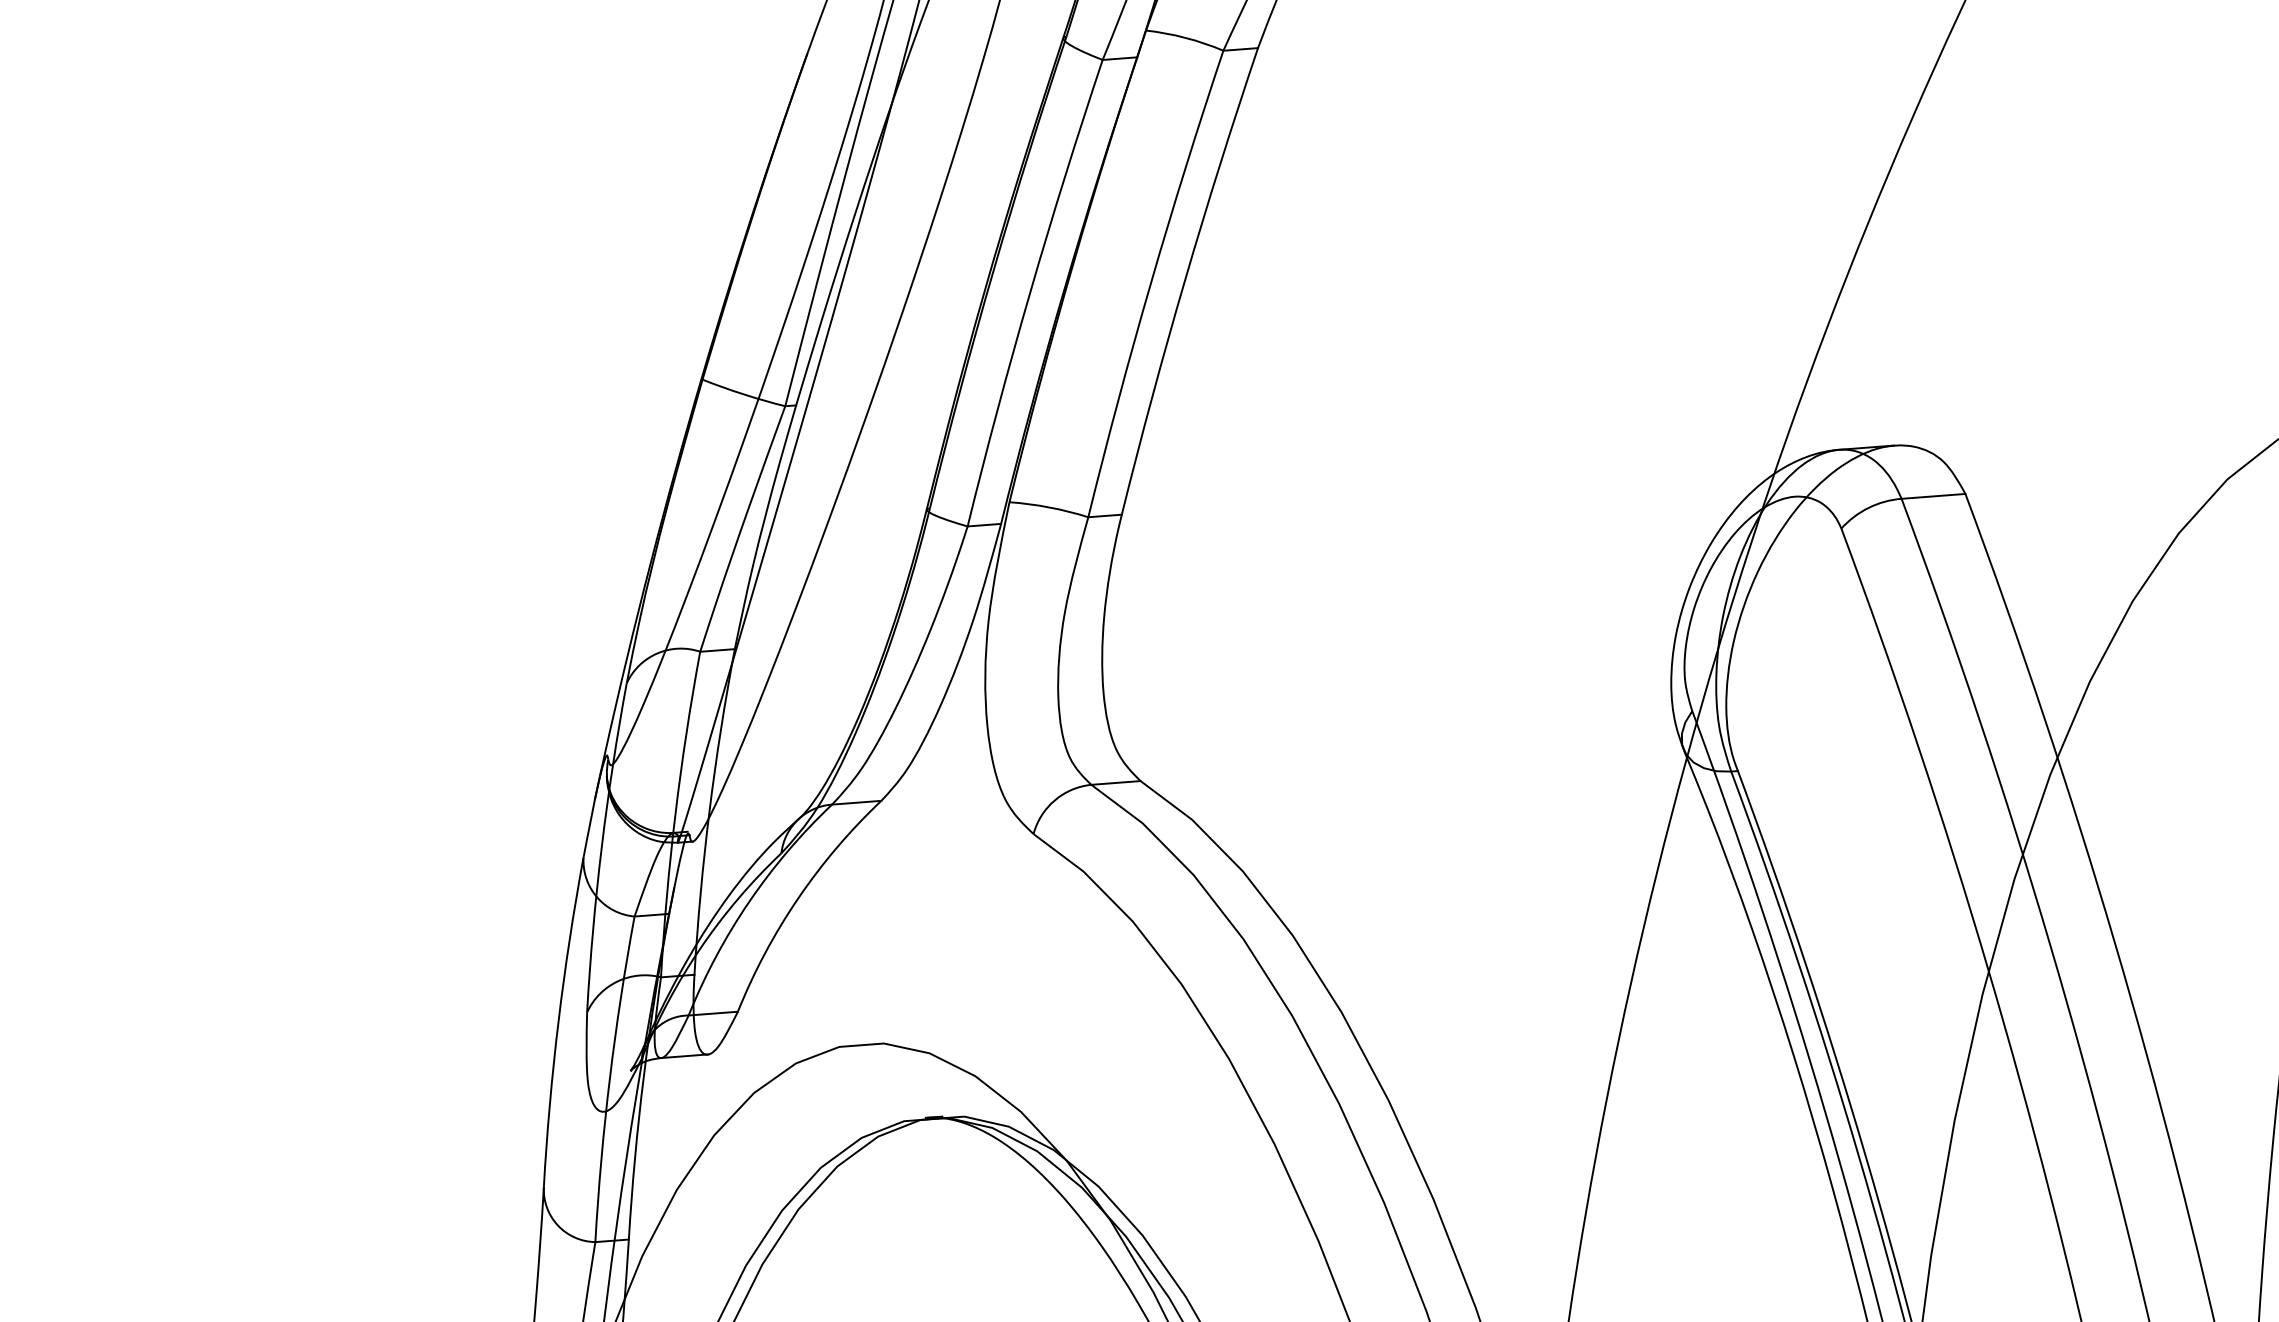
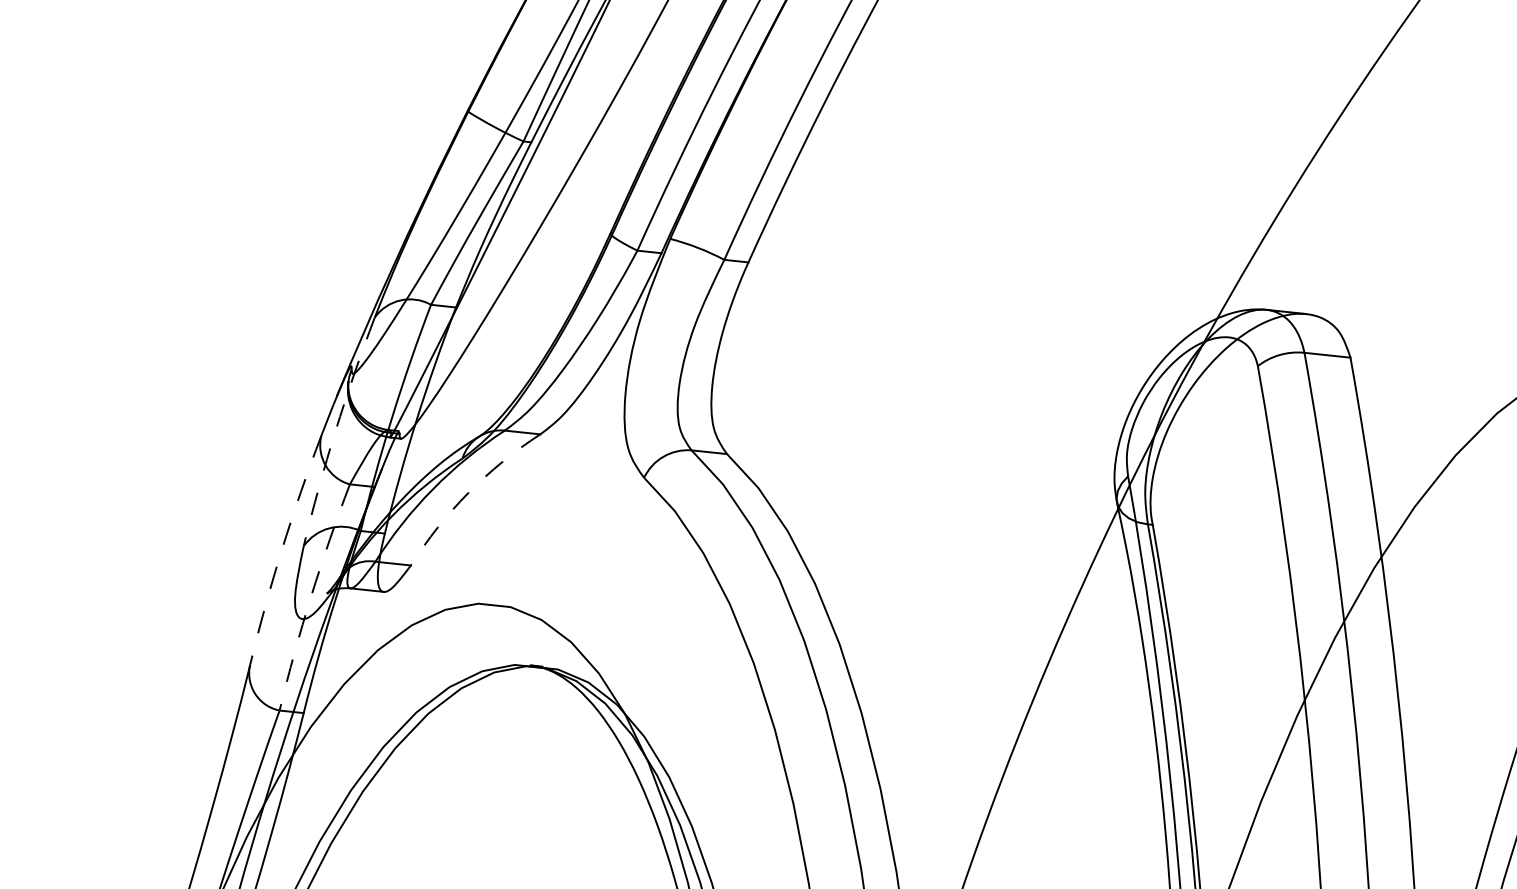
arc: (601, 847) -> (335, 431), solid -> dashed
arc: (798, 898) -> (468, 492), solid -> dashed
arc: (558, 1021) -> (282, 549), solid -> dashed
arc: (609, 1078) -> (310, 596), solid -> dashed

